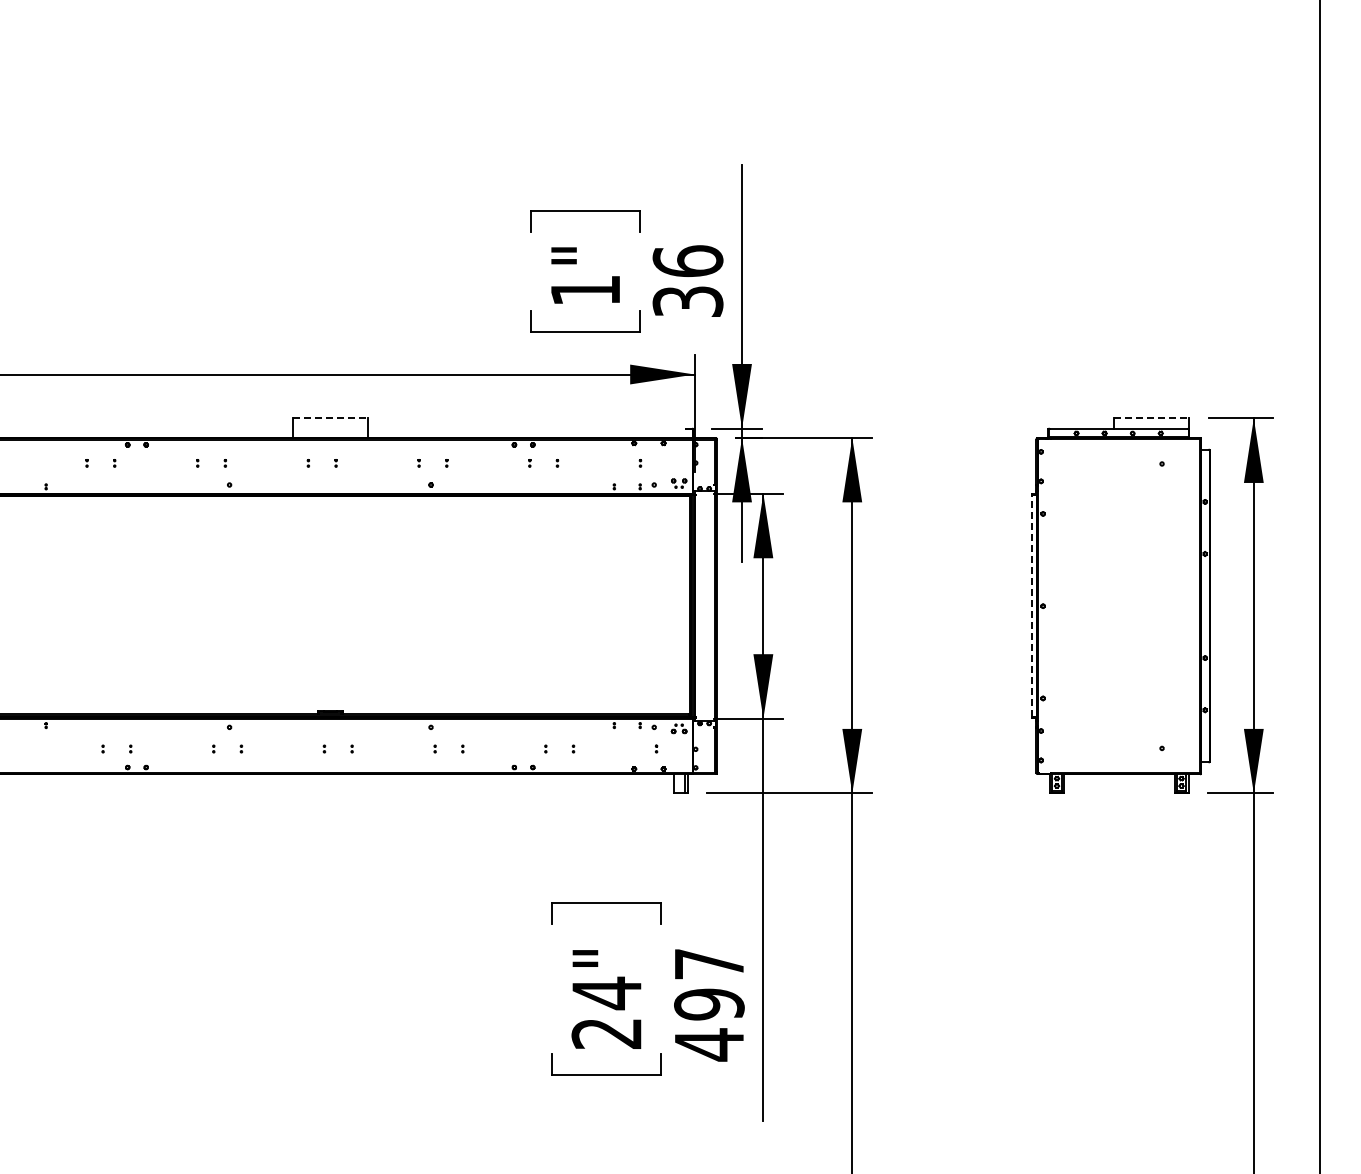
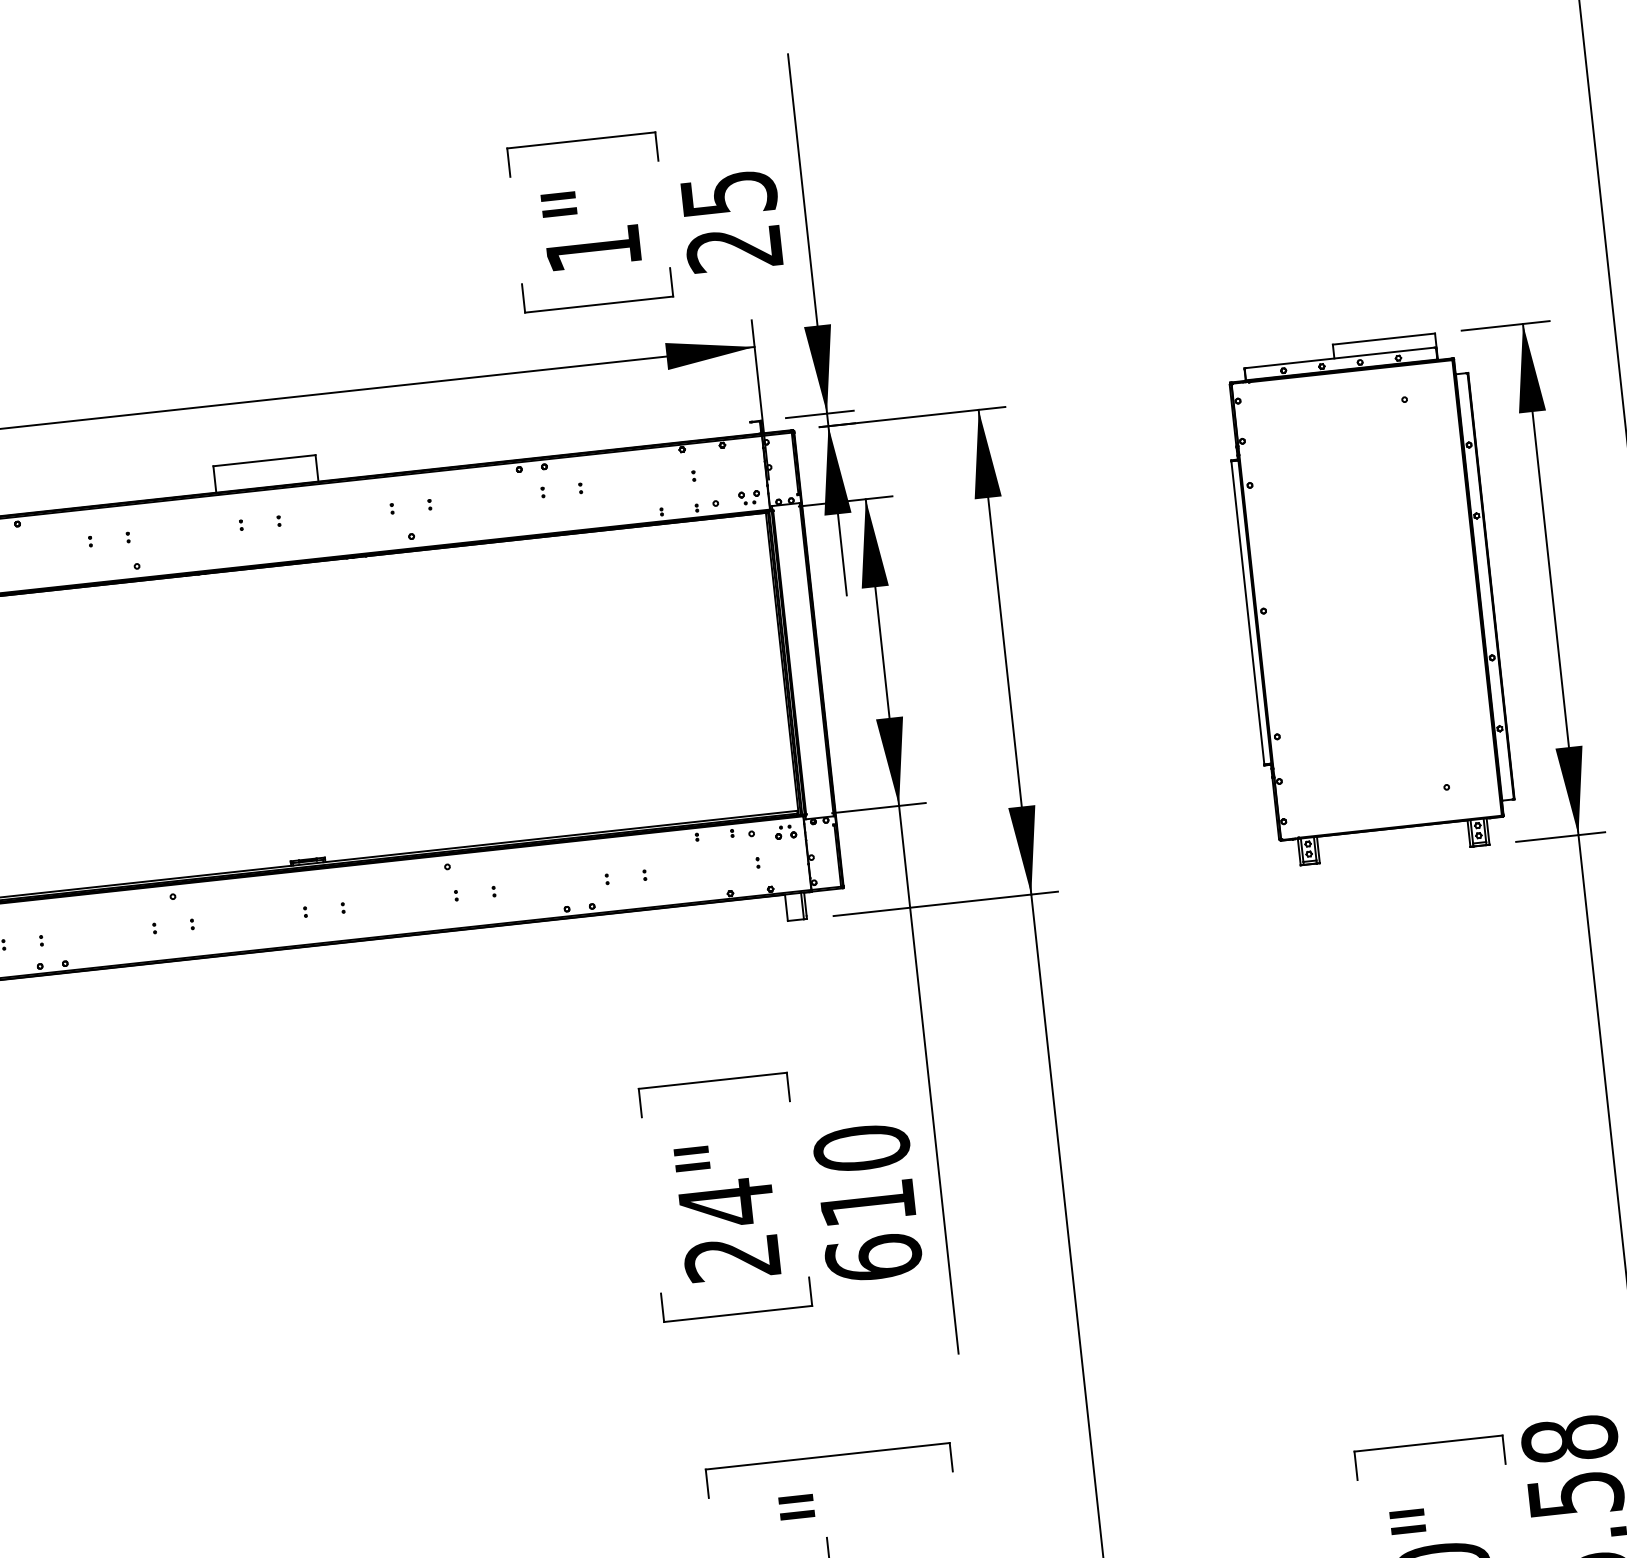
text: (687, 281) -> (730, 221), 36 -> 25
line: (330, 418) -> (264, 460), dashed -> solid
line: (1152, 418) -> (1384, 339), dashed -> solid
line: (1031, 605) -> (1247, 611), dashed -> solid
text: (709, 1004) -> (867, 1203), 497 -> 610

